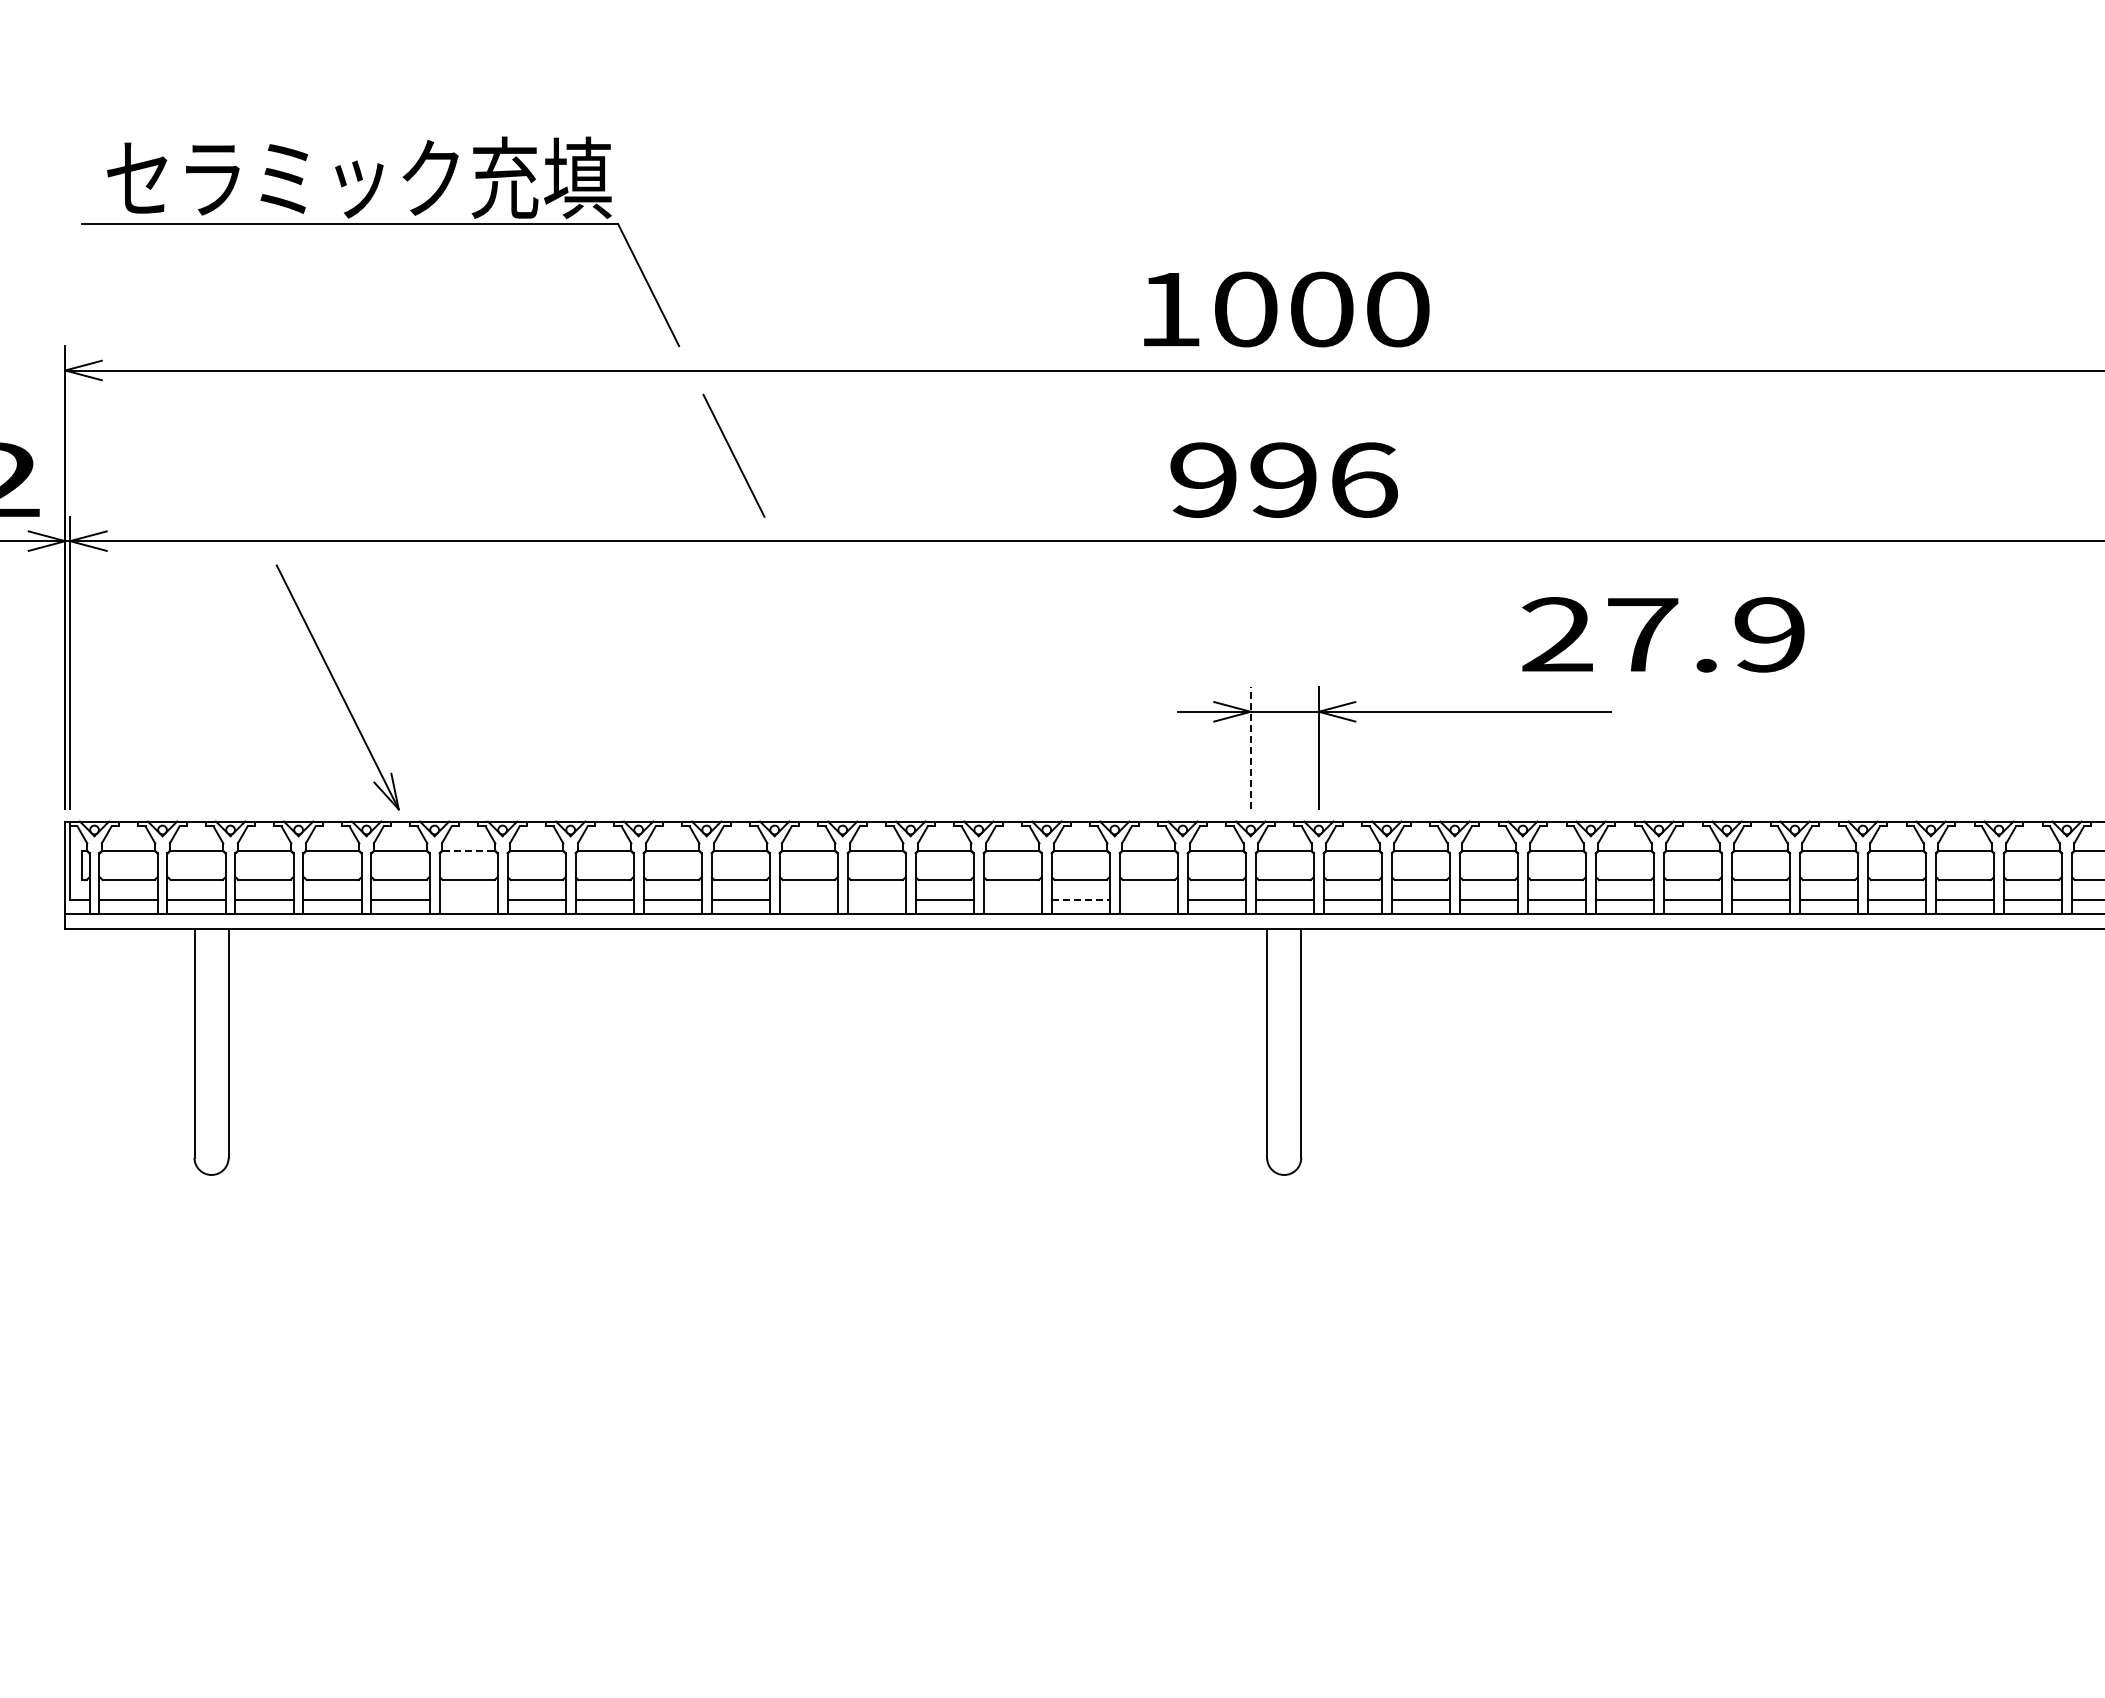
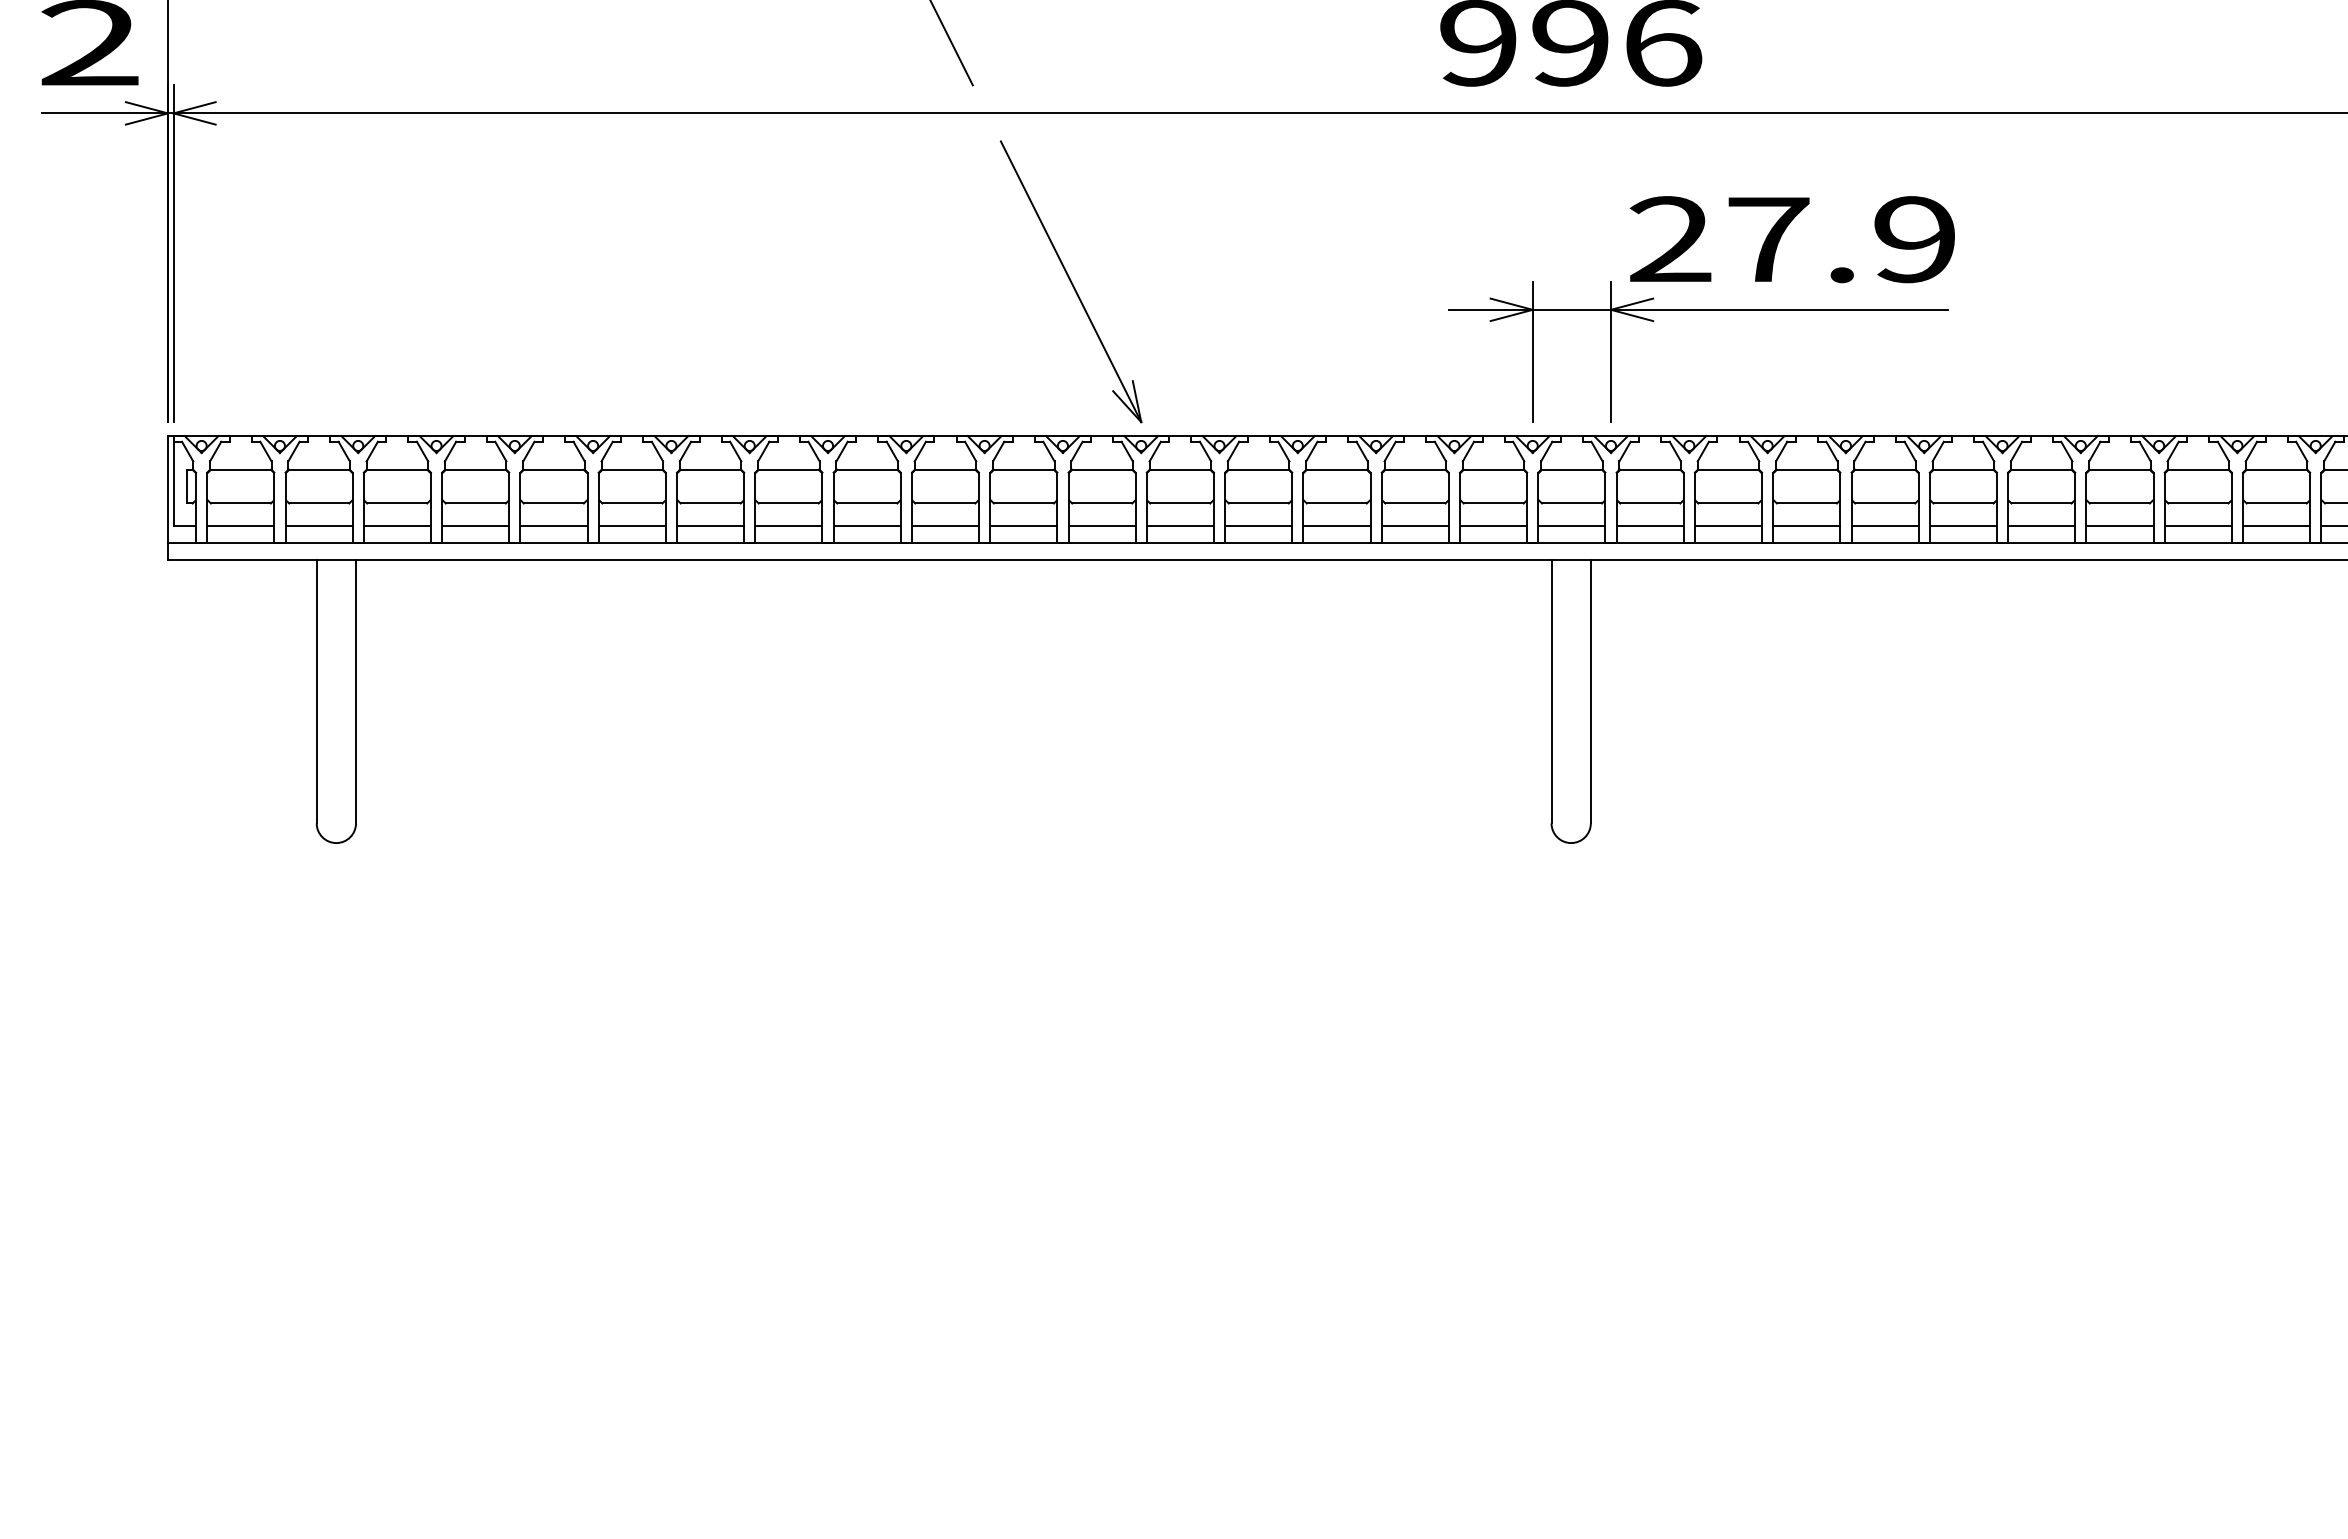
text: (1663, 634) -> (1792, 239), moved
part: (337, 687) -> (1070, 281), moved
line: (1250, 748) -> (1532, 352), dashed -> solid
line: (469, 850) -> (633, 469), dashed -> solid
line: (468, 899) -> (632, 525), added
line: (808, 899) -> (1023, 525), added
line: (876, 899) -> (1101, 525), added
line: (1012, 899) -> (1258, 525), added
line: (1080, 899) -> (1336, 525), dashed -> solid
line: (1148, 899) -> (1414, 525), added

